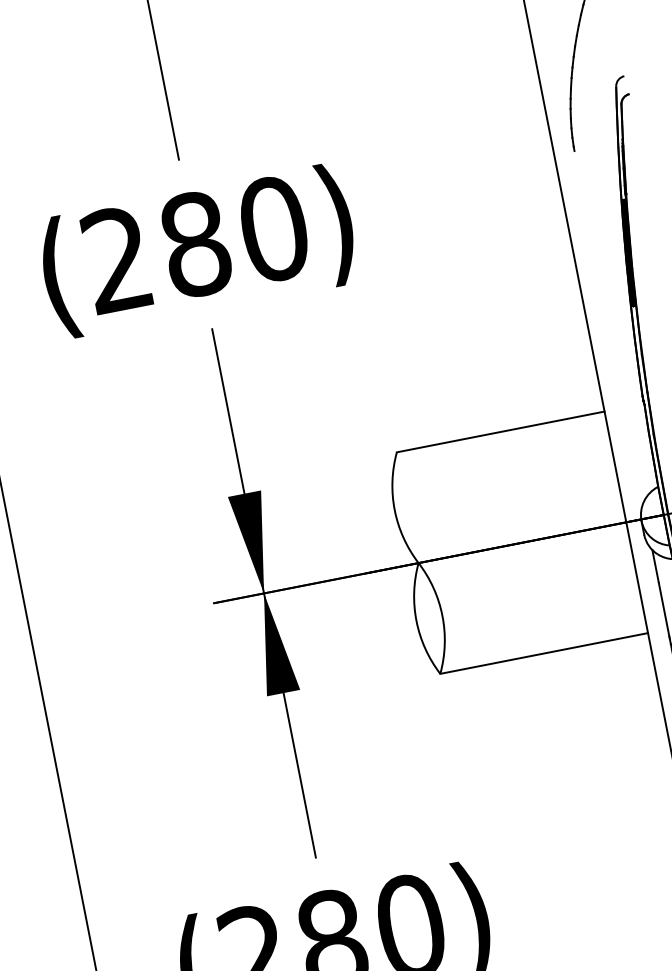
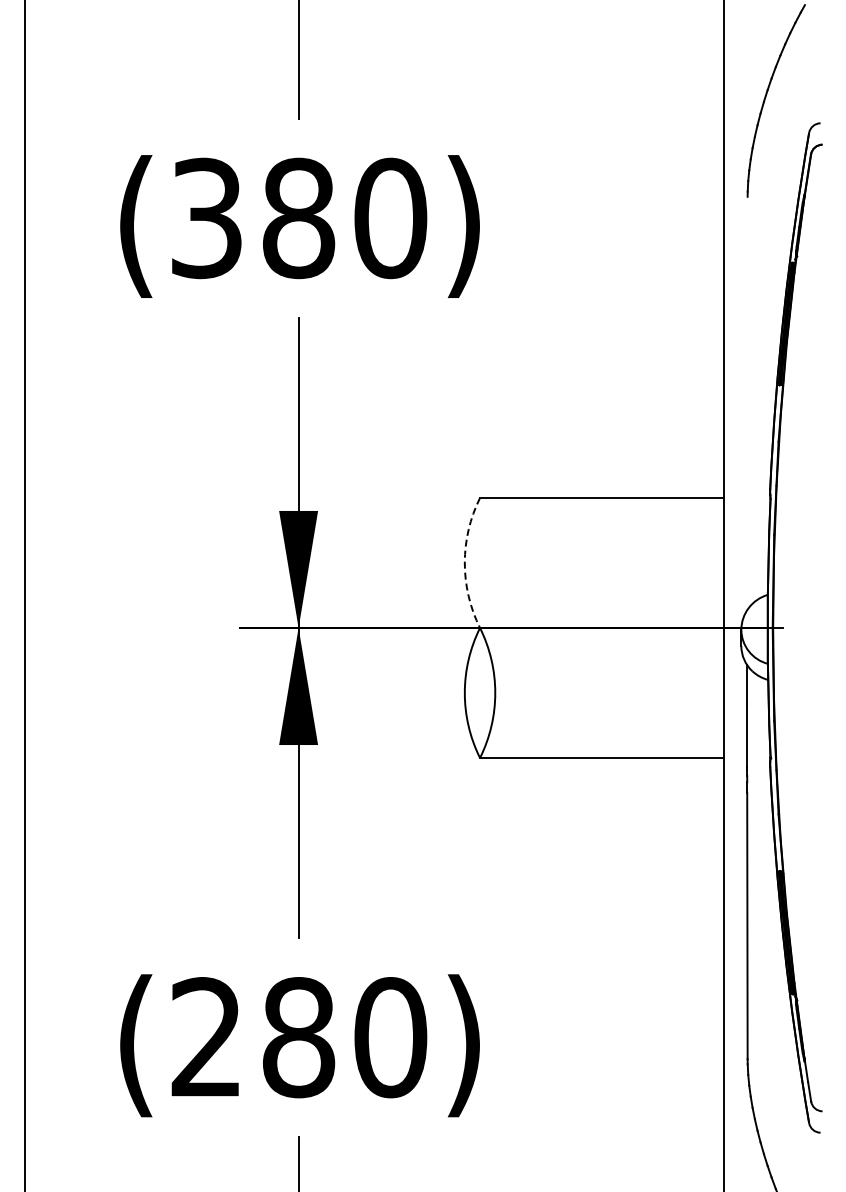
text: (117, 259) -> (206, 218), 280 -> 380
arc: (394, 510) -> (464, 563), solid -> dashed

